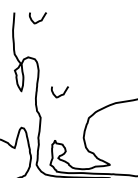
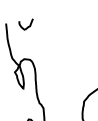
part: (59, 92) -> (55, 84), removed

